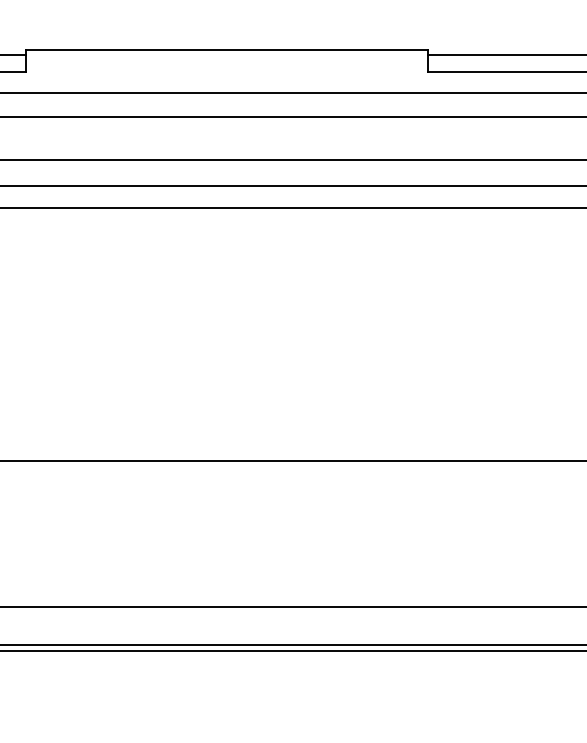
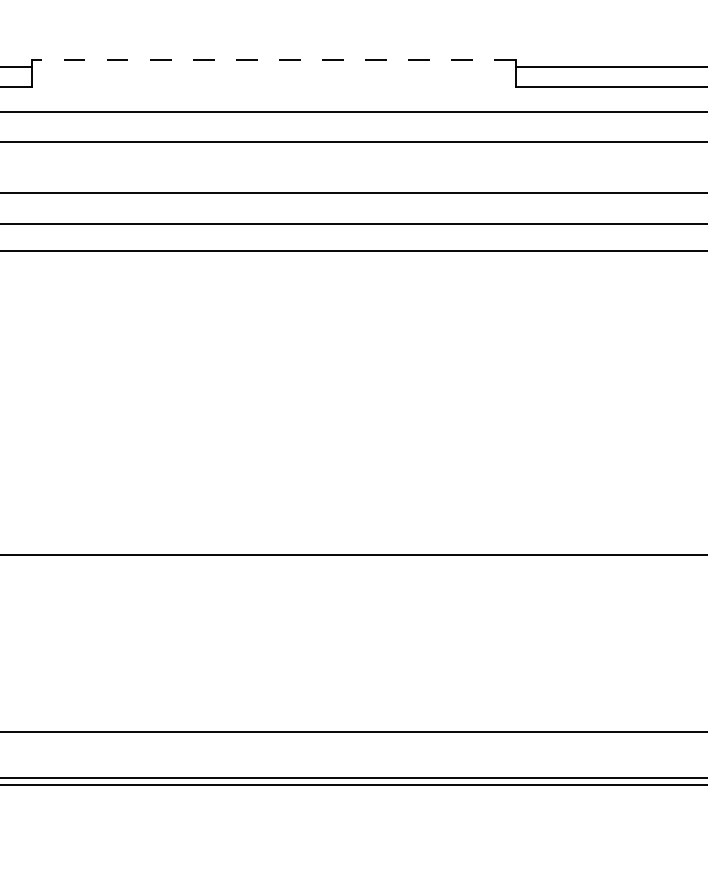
line: (226, 50) -> (273, 60), solid -> dashed

